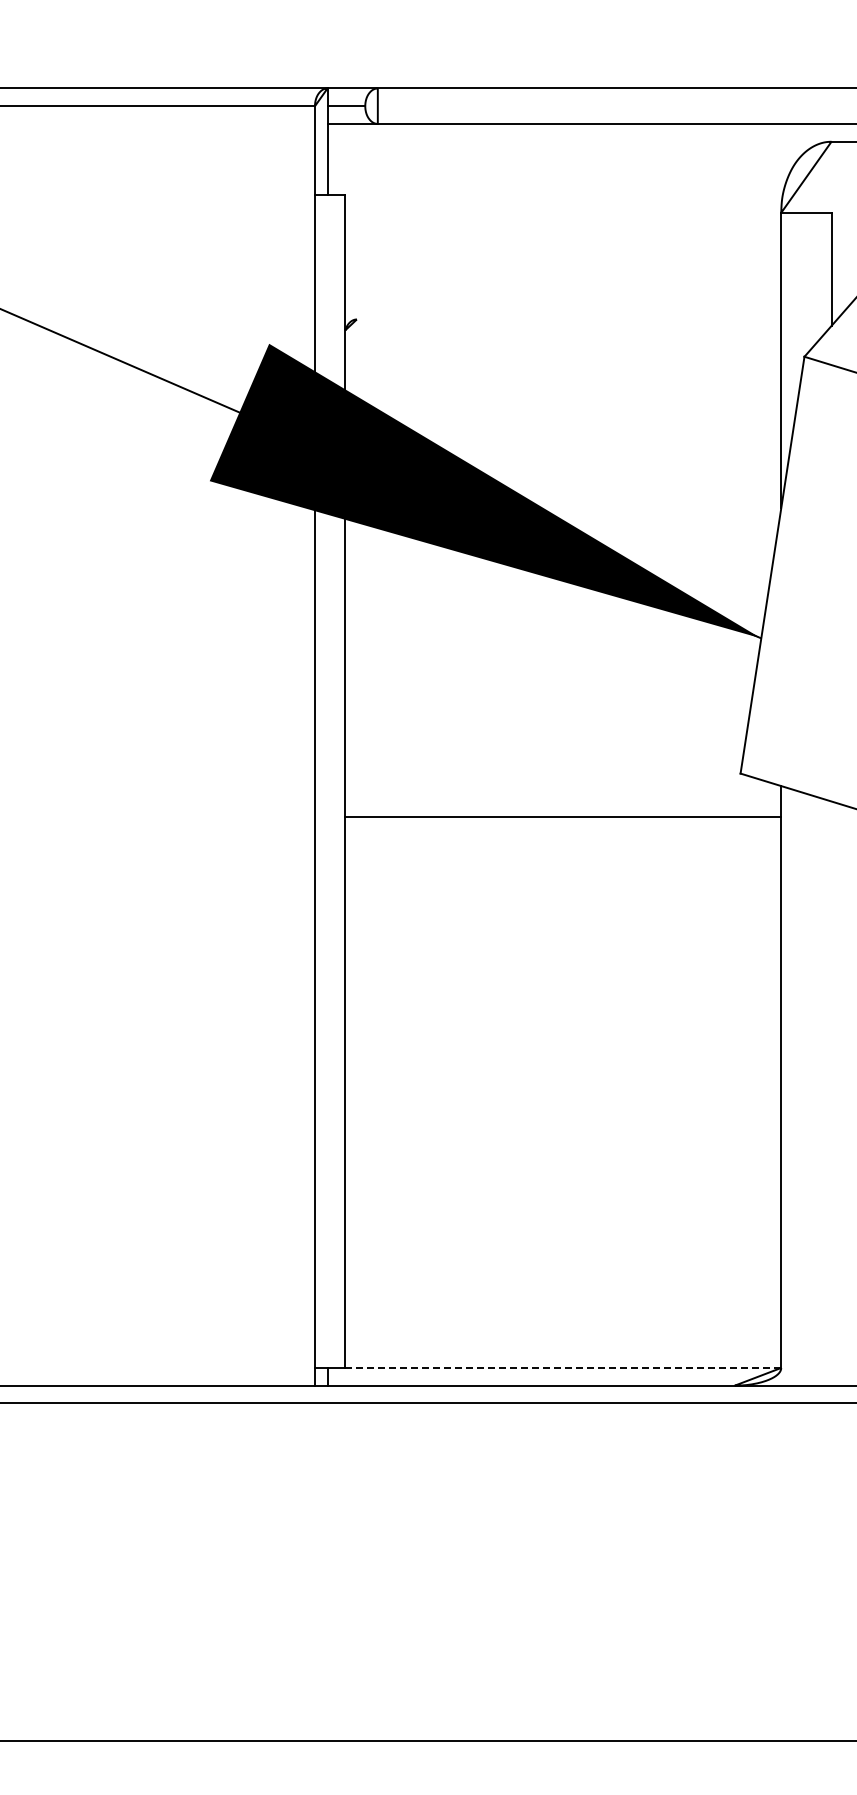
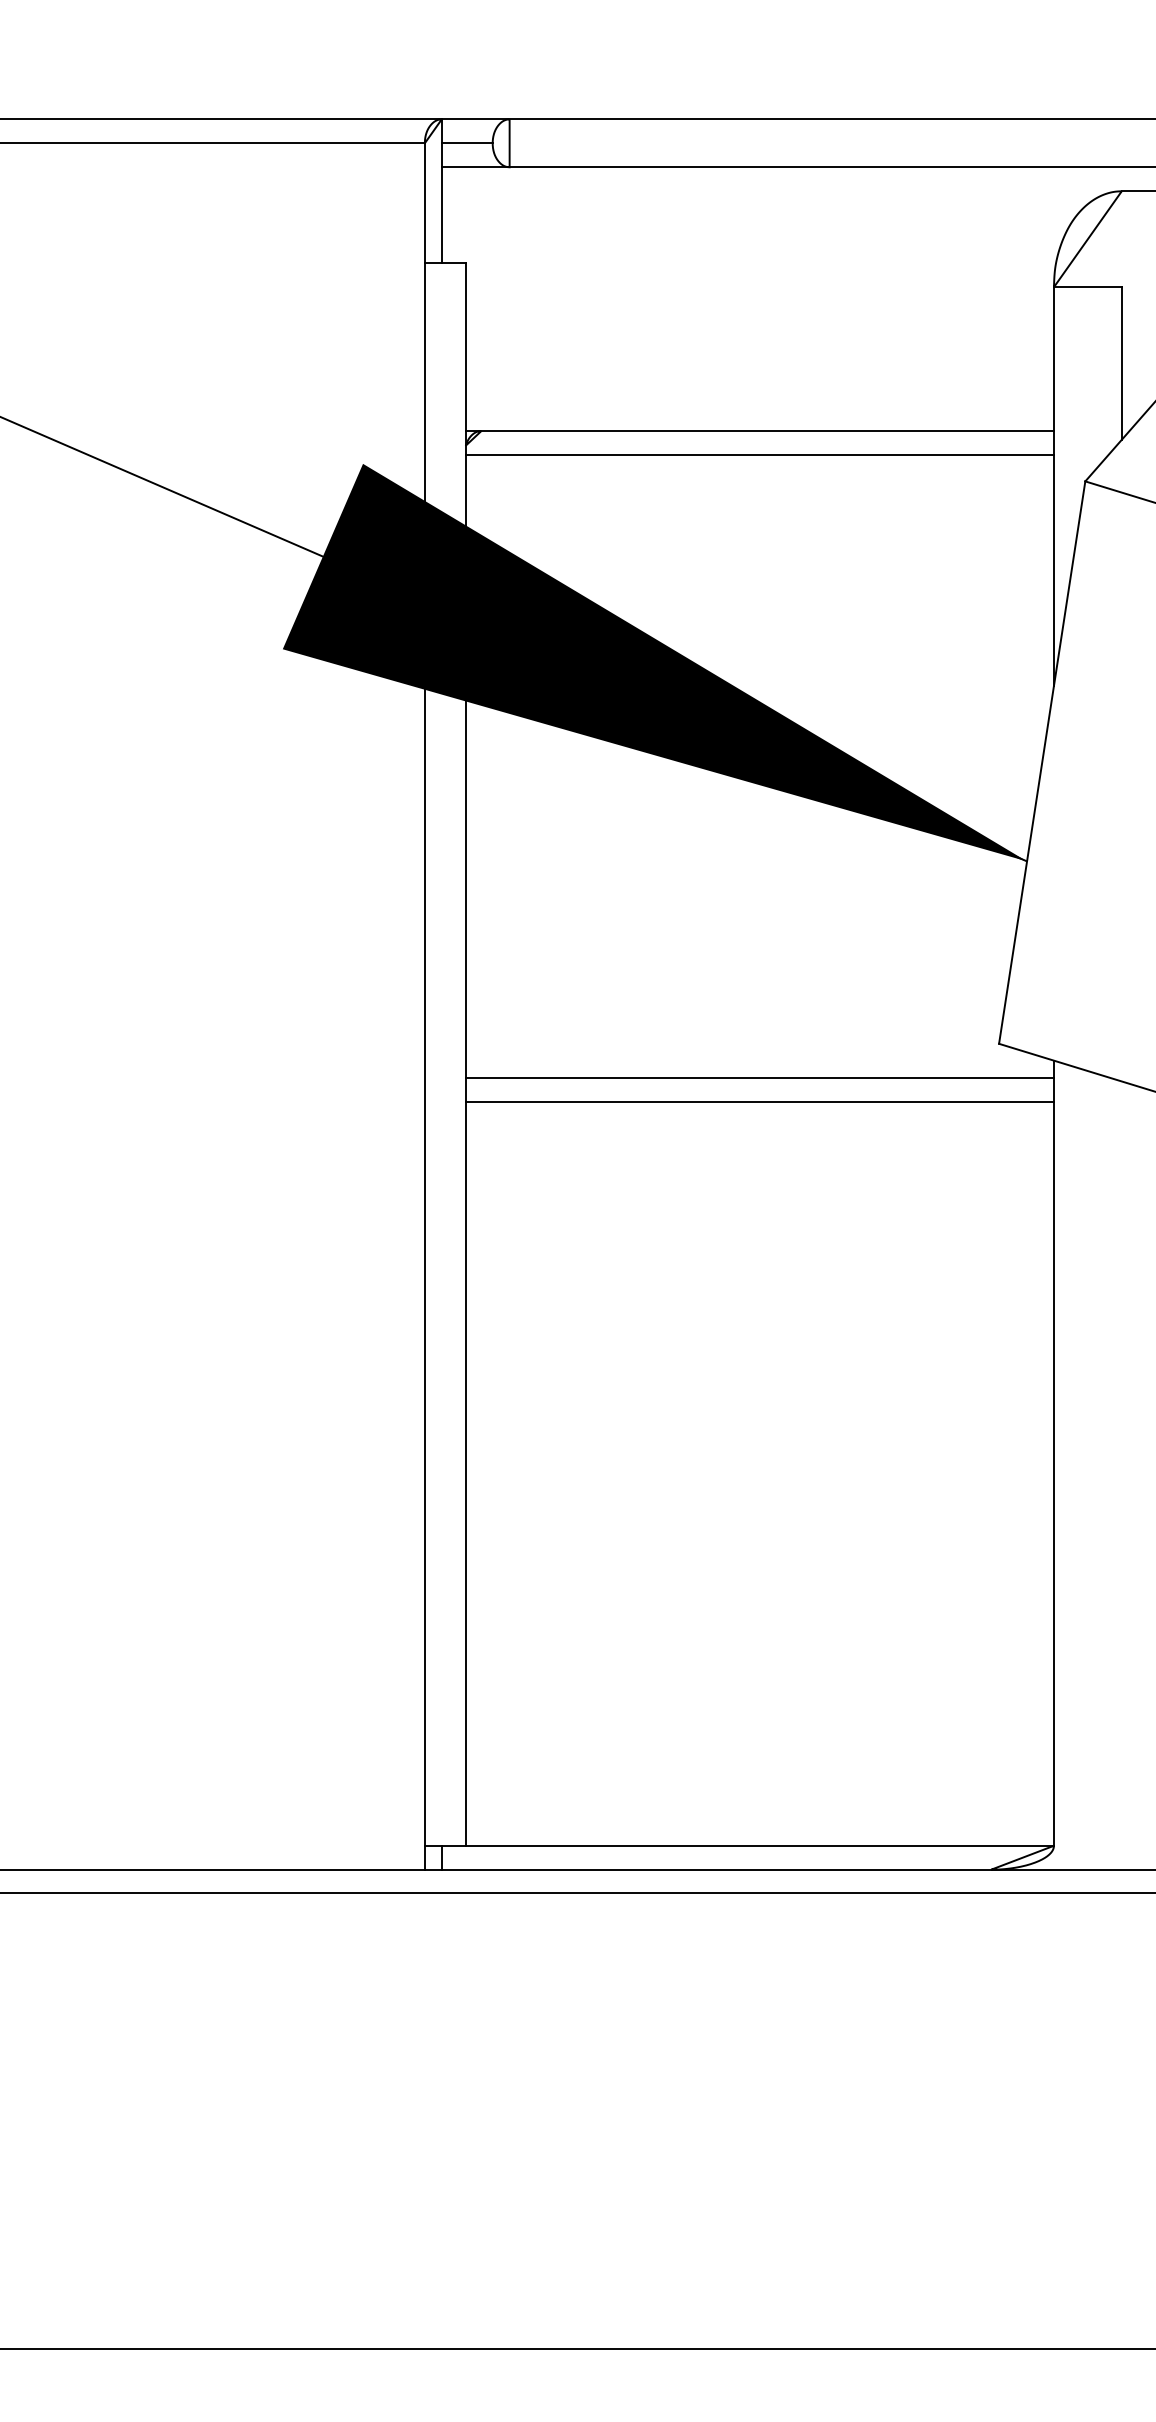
line: (563, 319) -> (760, 431), added
line: (563, 337) -> (760, 455), added
line: (563, 799) -> (760, 1078), added
line: (563, 1367) -> (760, 1845), dashed -> solid

